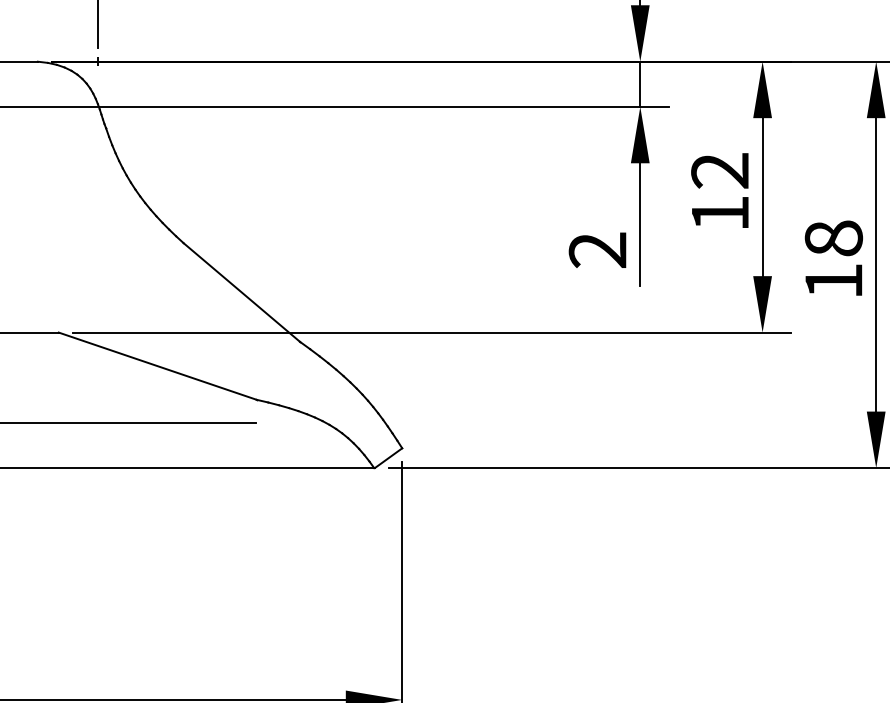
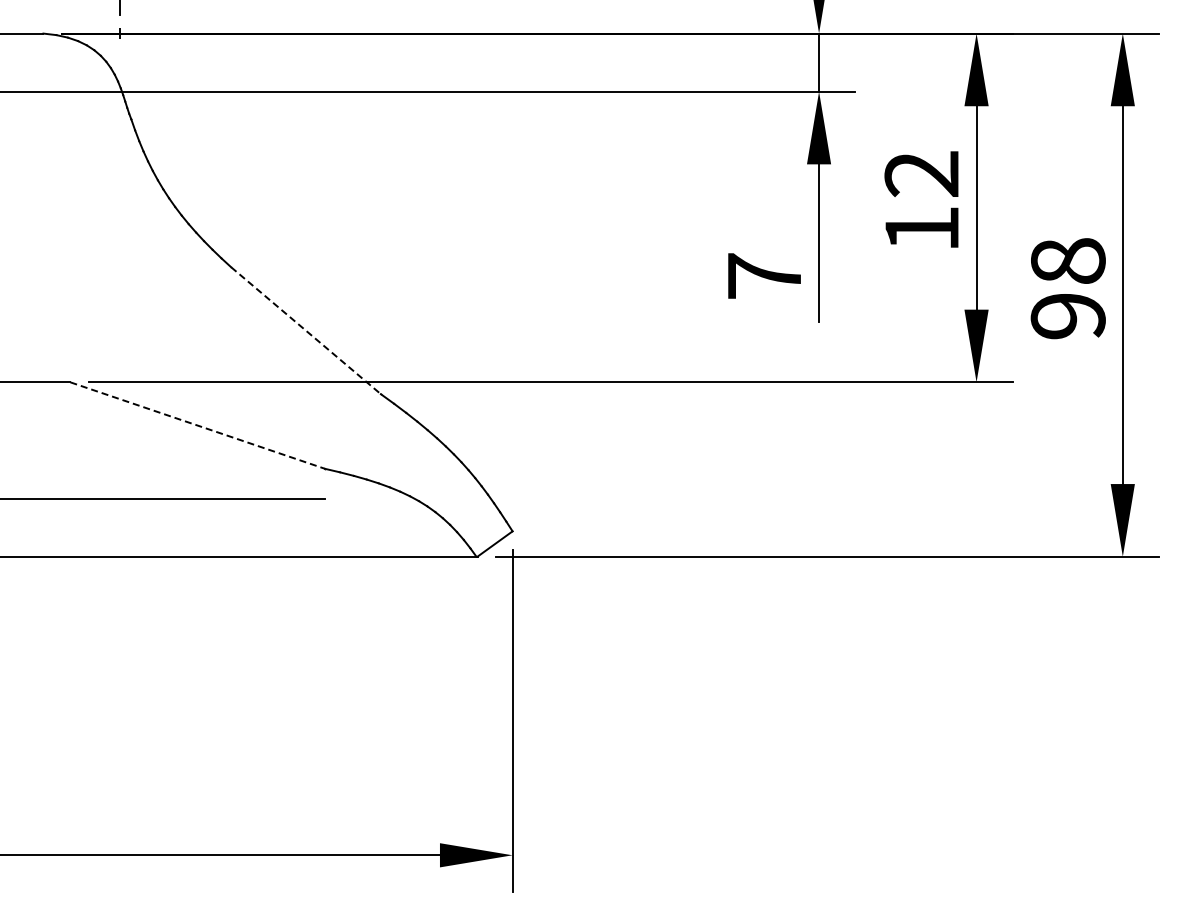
text: (597, 250) -> (763, 276), 2 -> 7
text: (833, 281) -> (1067, 316), 18 -> 98
line: (242, 293) -> (306, 331), solid -> dashed
line: (157, 366) -> (197, 425), solid -> dashed

